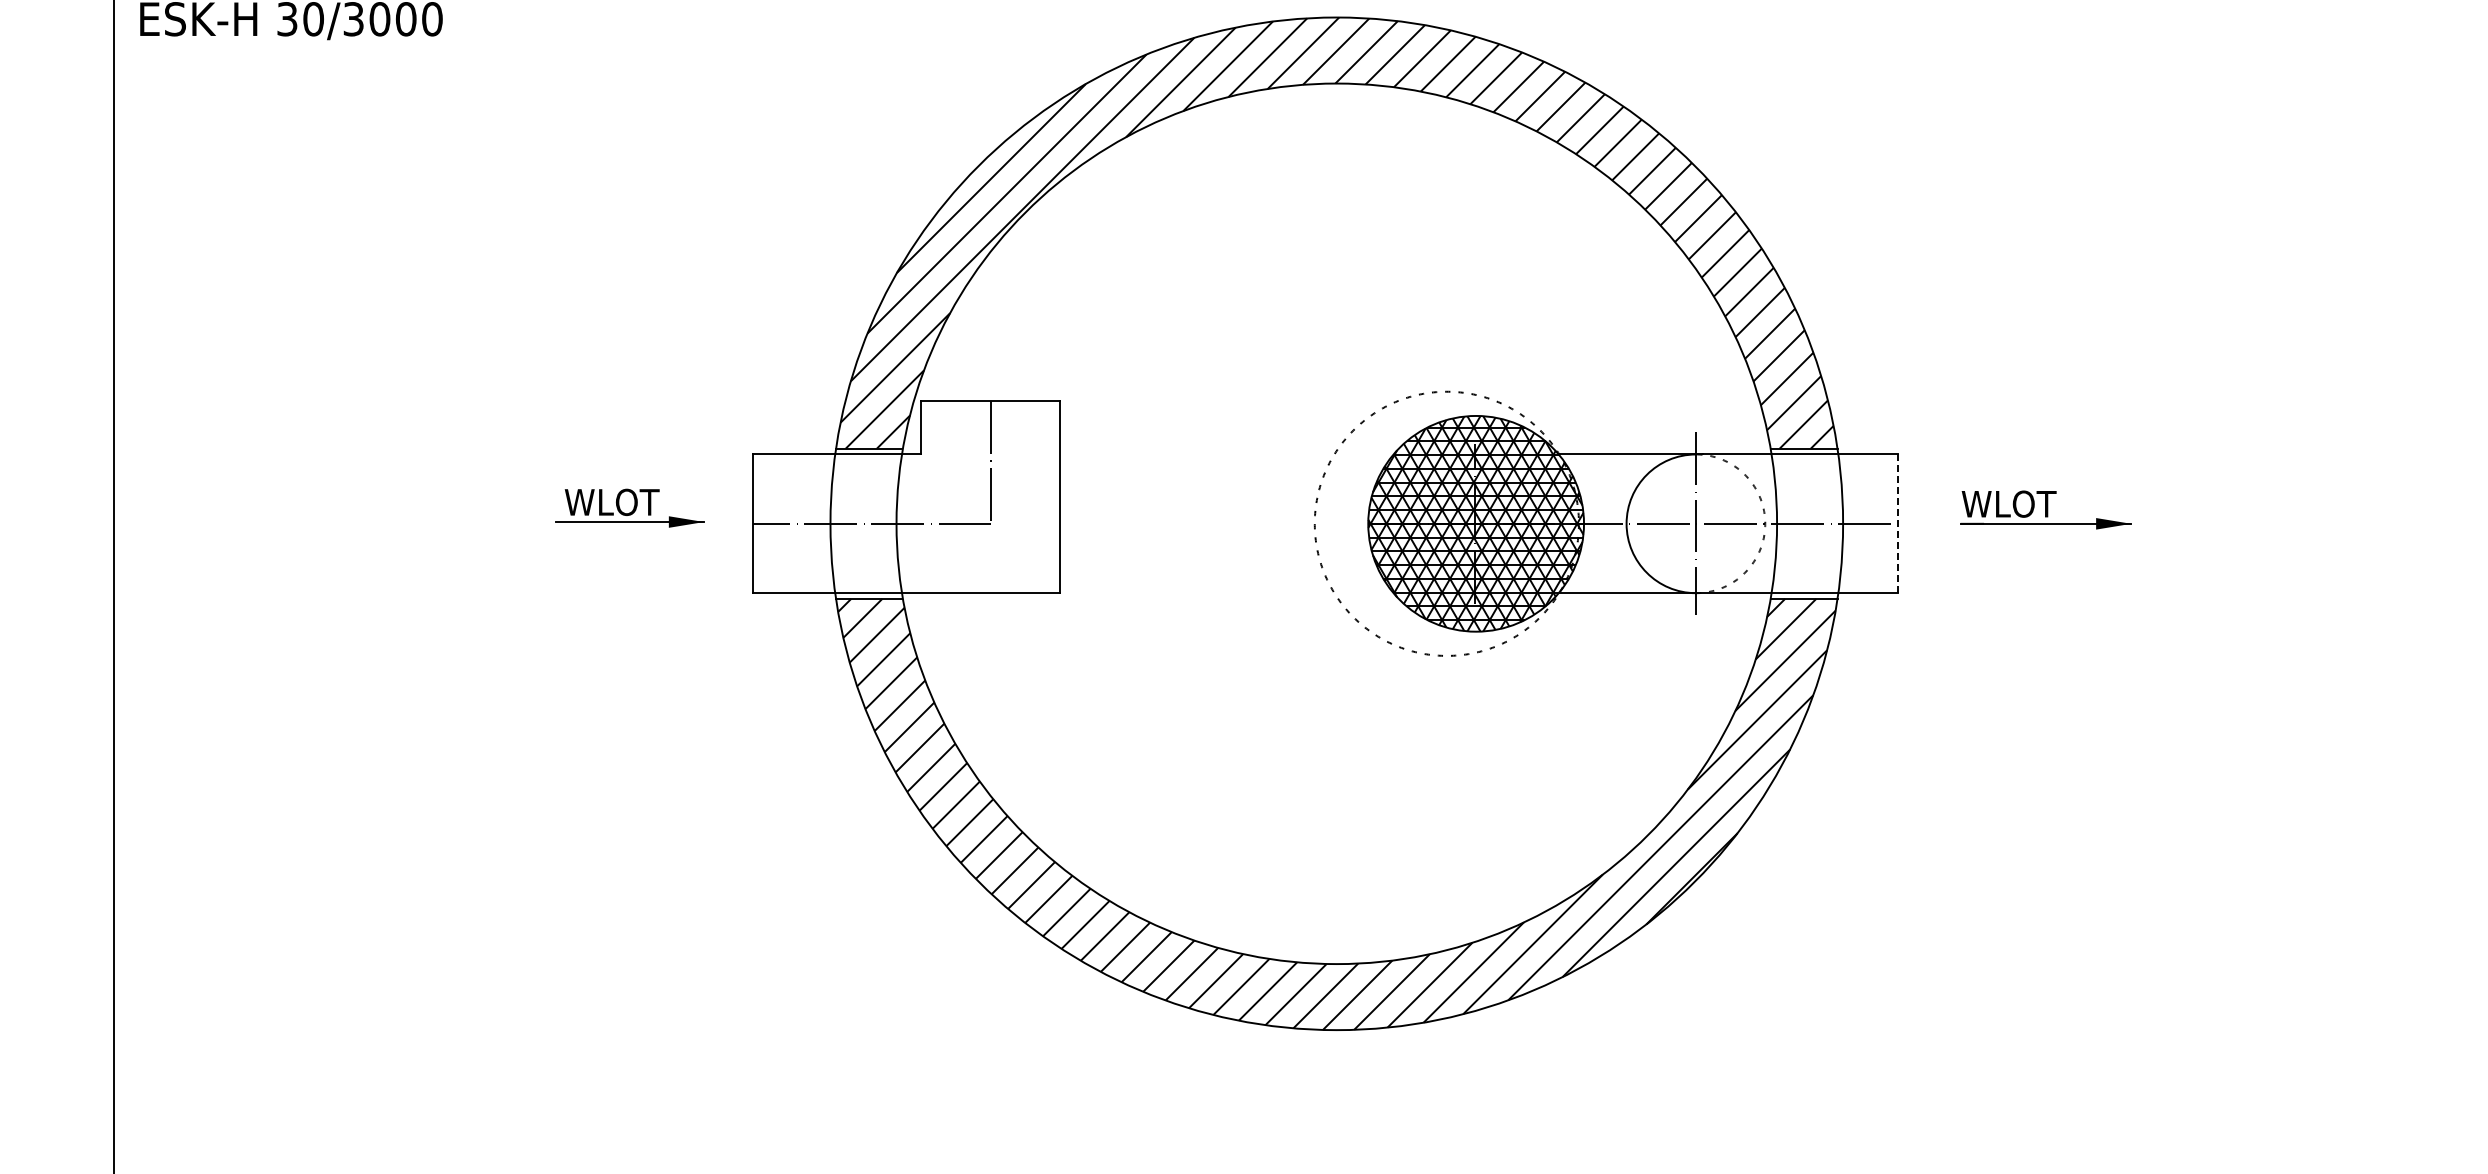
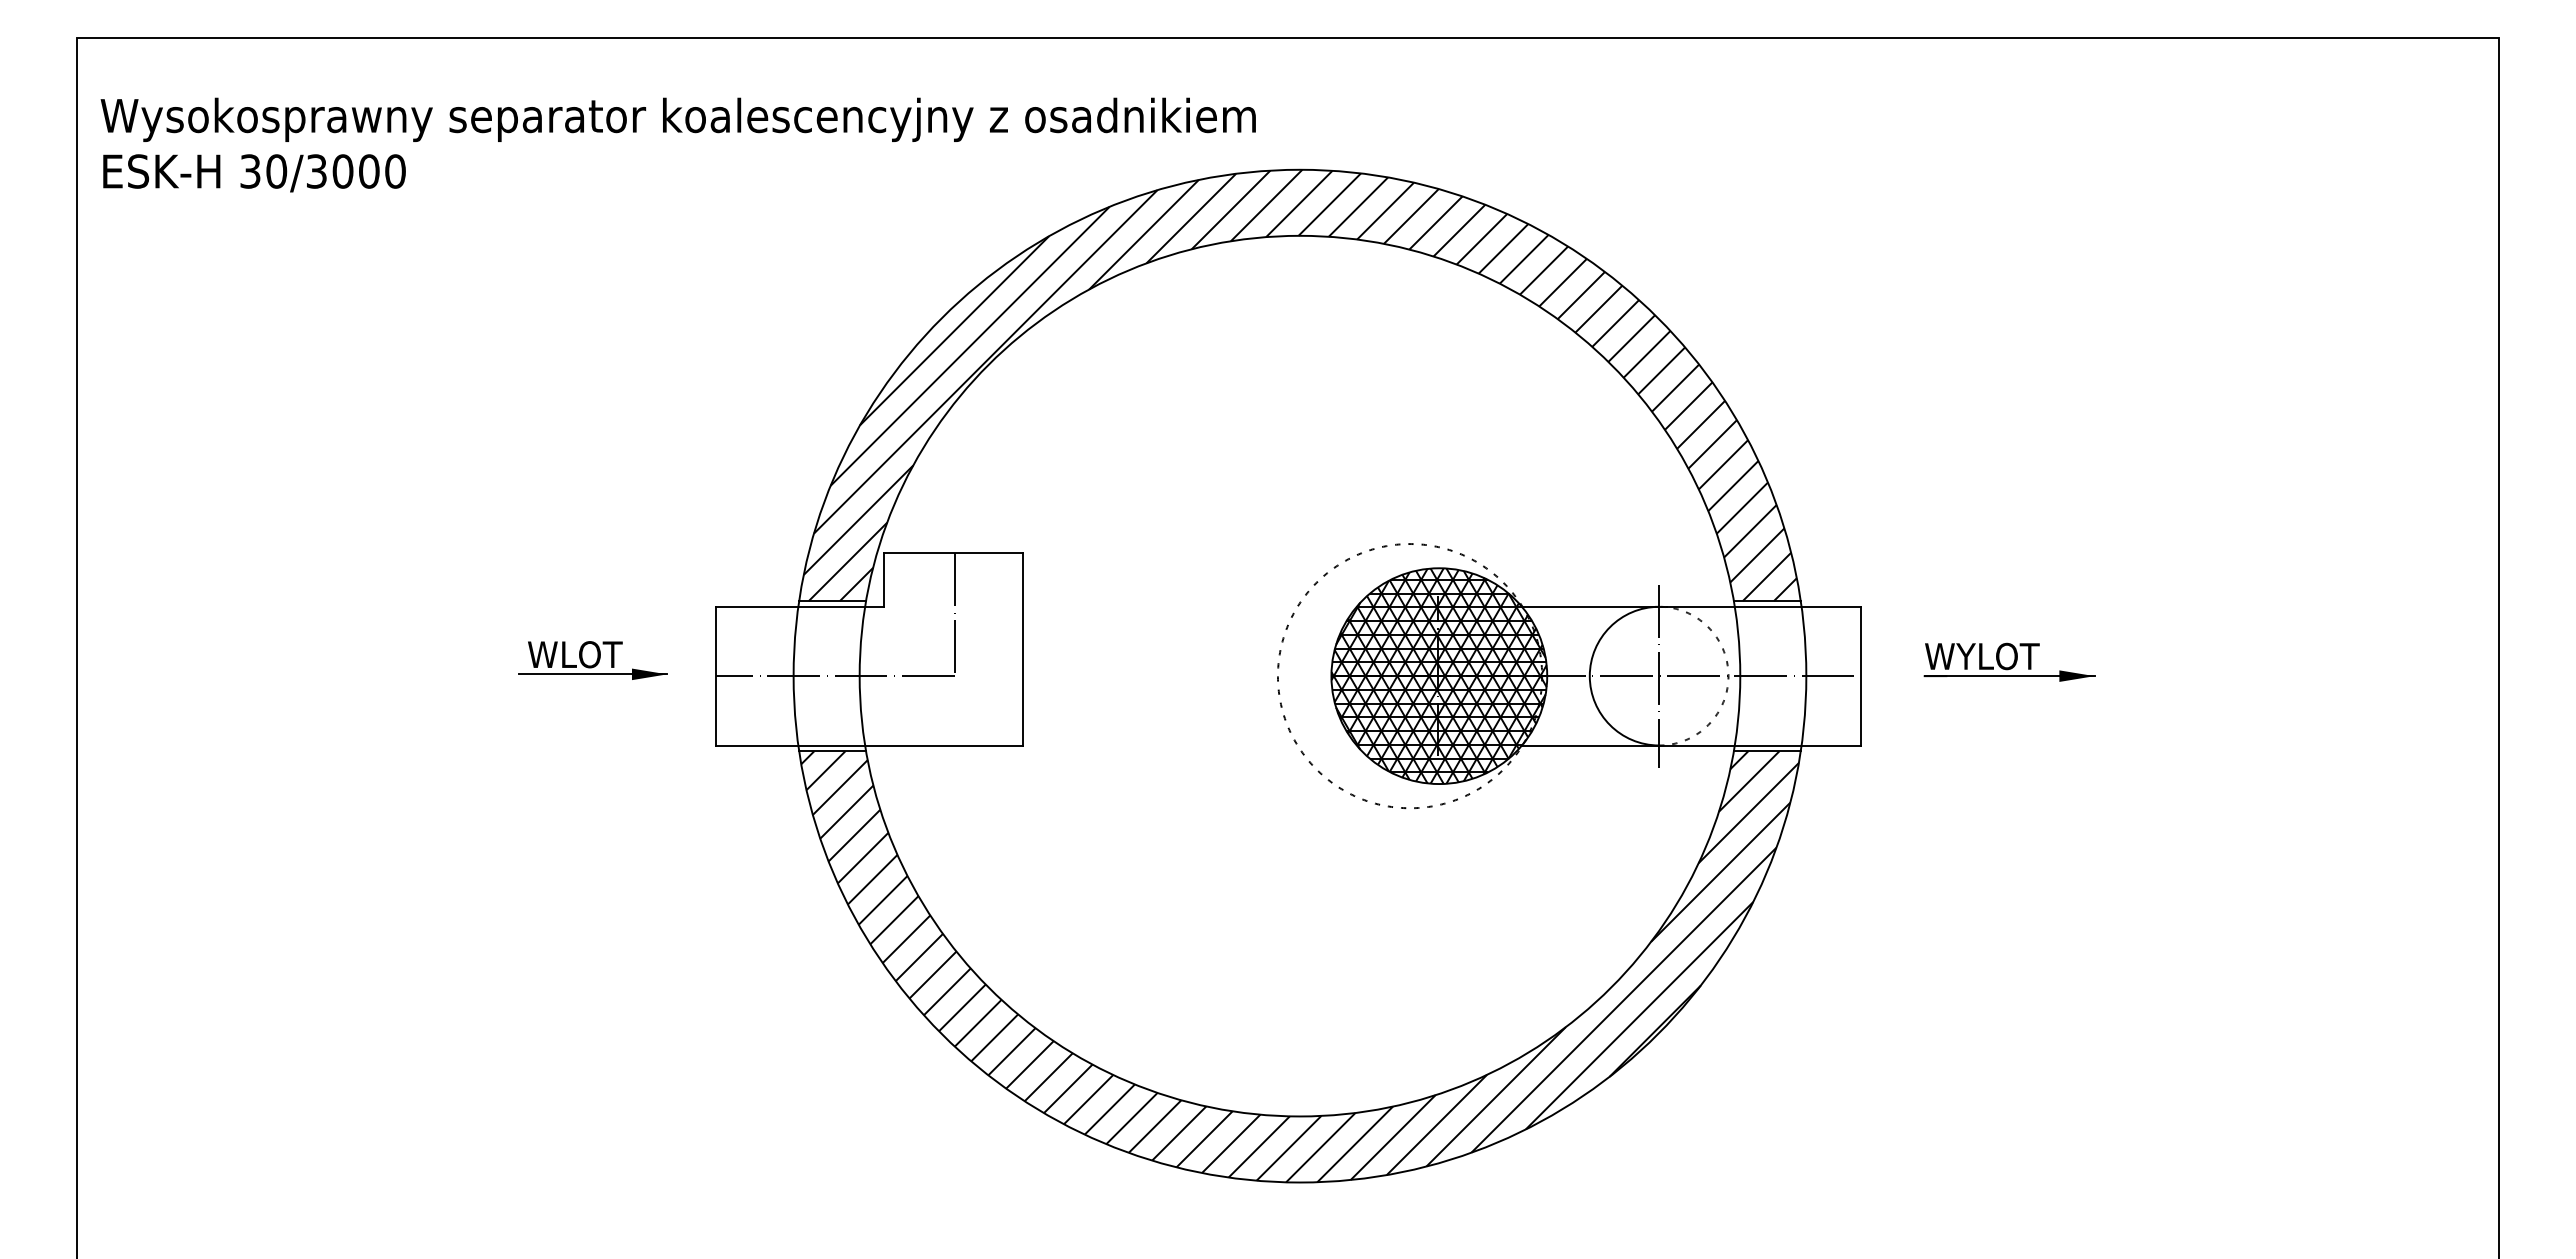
text: (2034, 504) -> (1997, 656), WLOT -> WYLOT
line: (1898, 524) -> (1861, 676), dashed -> solid

